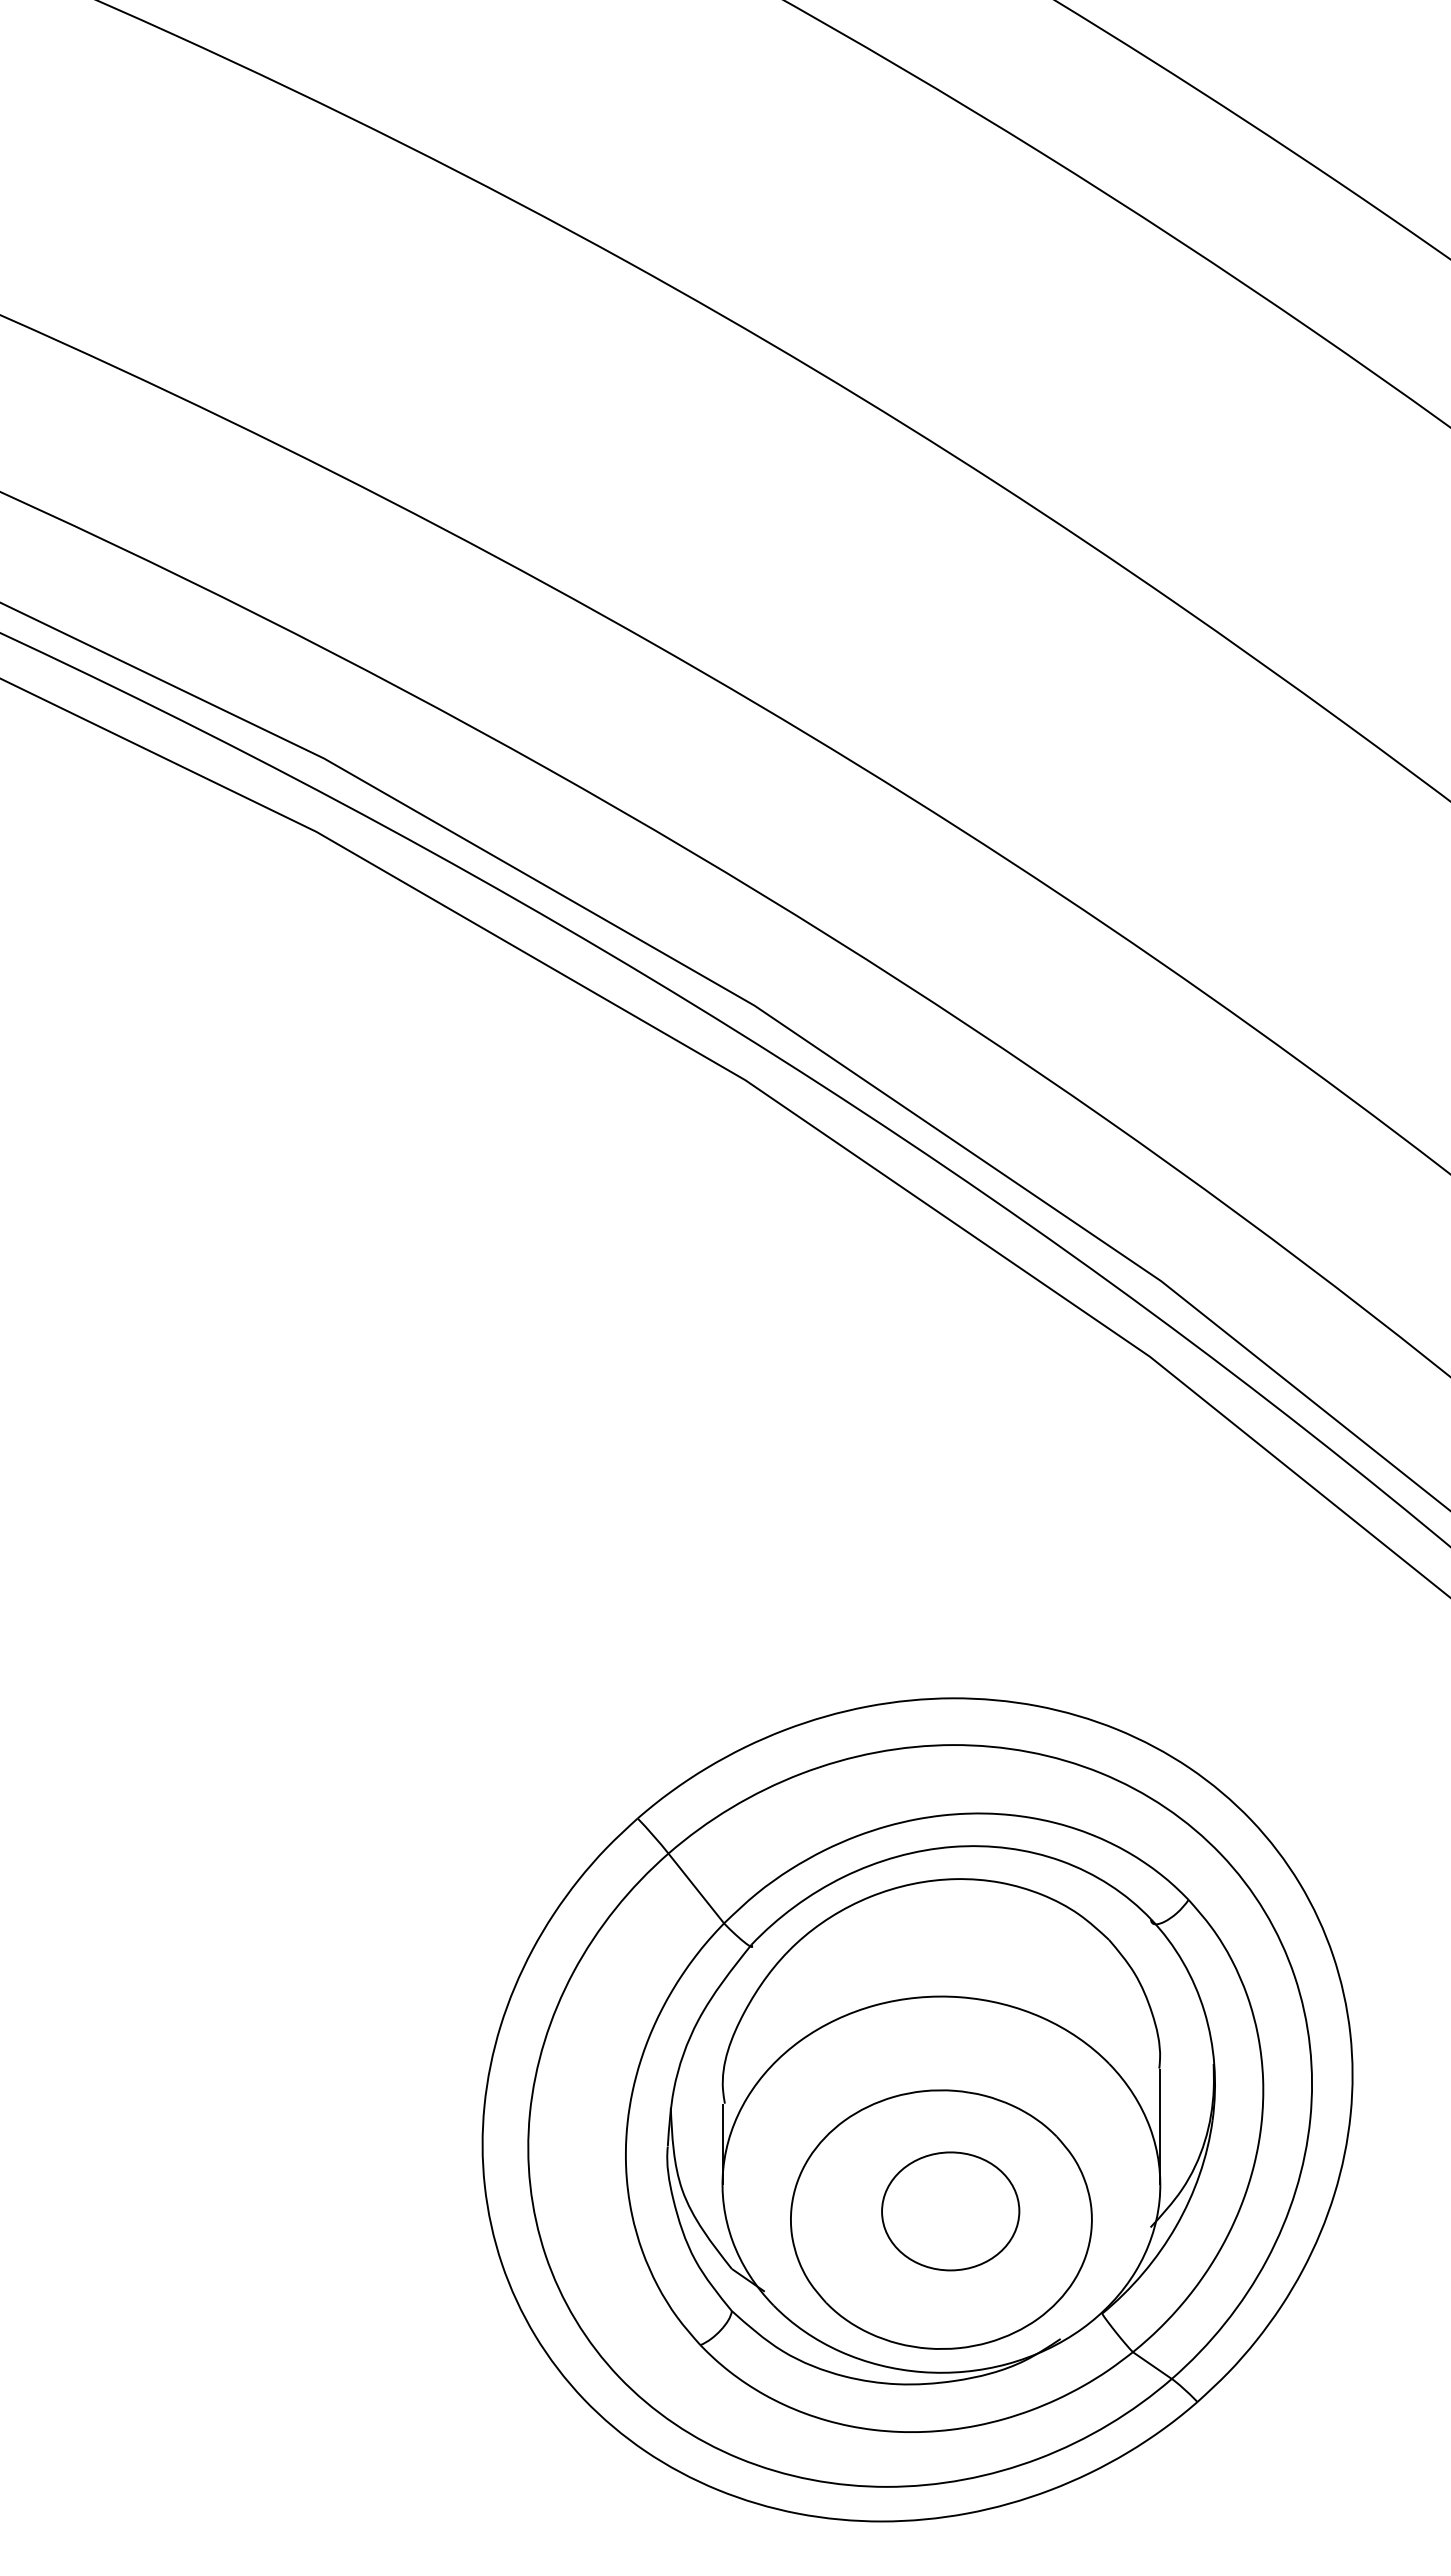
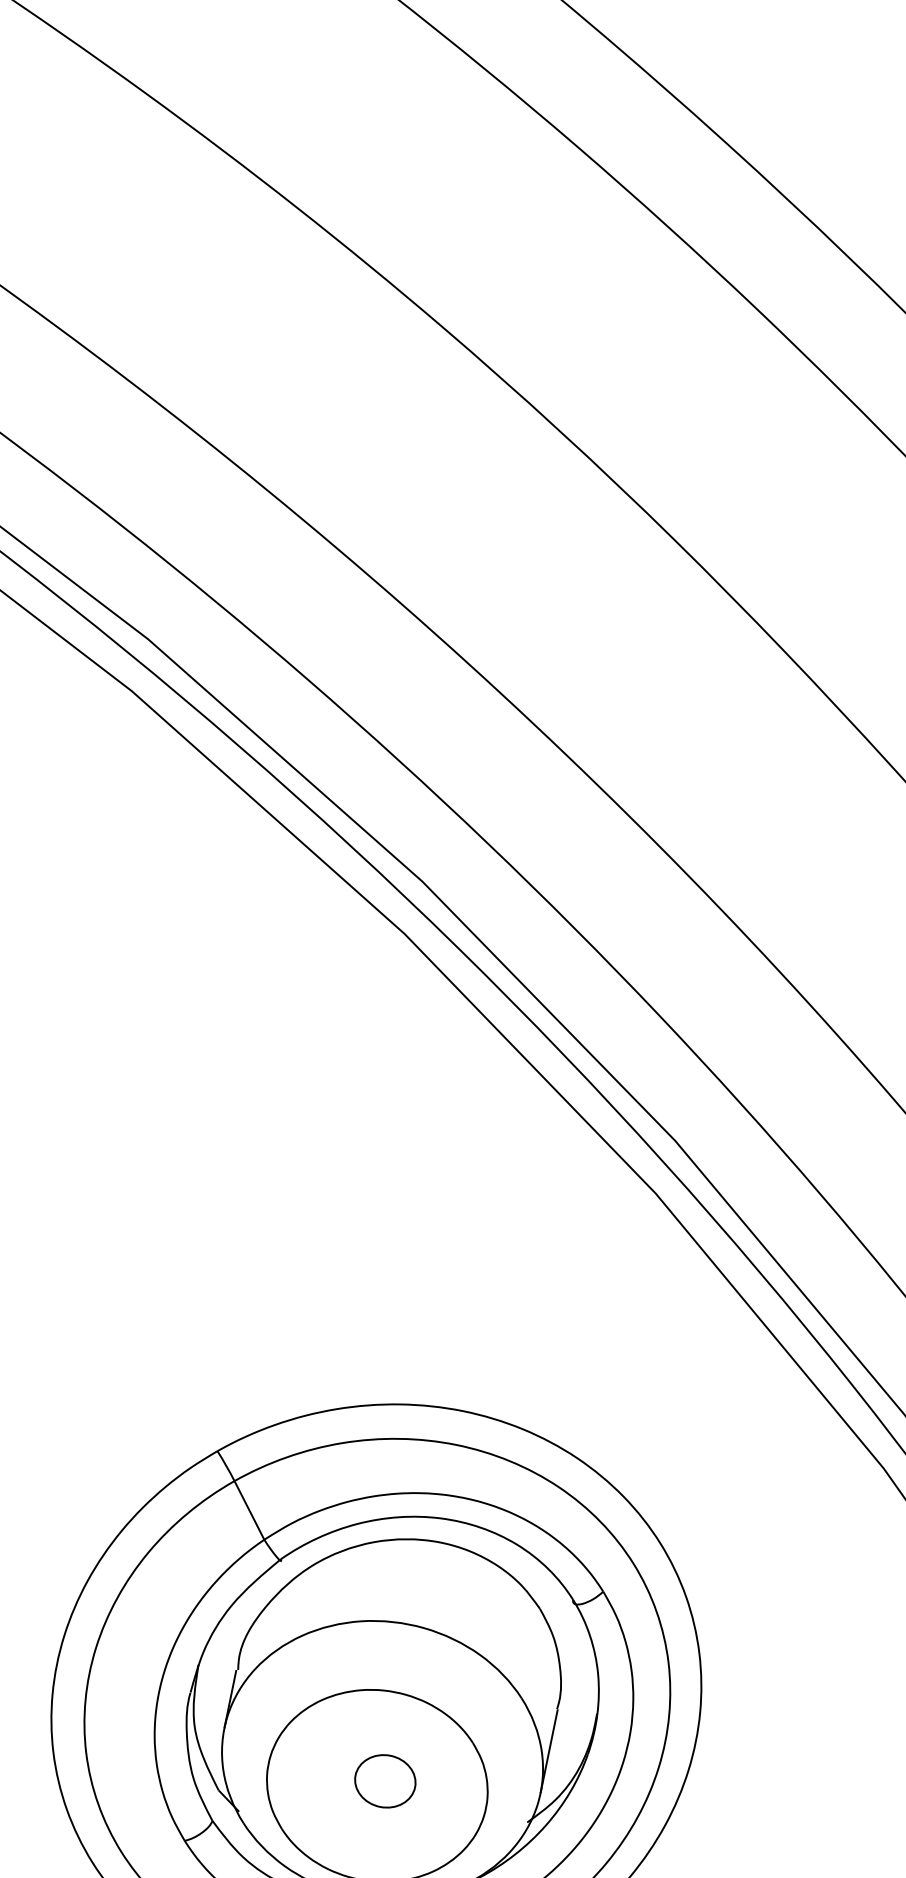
part: (950, 2211) -> (385, 1781), size x0.6

